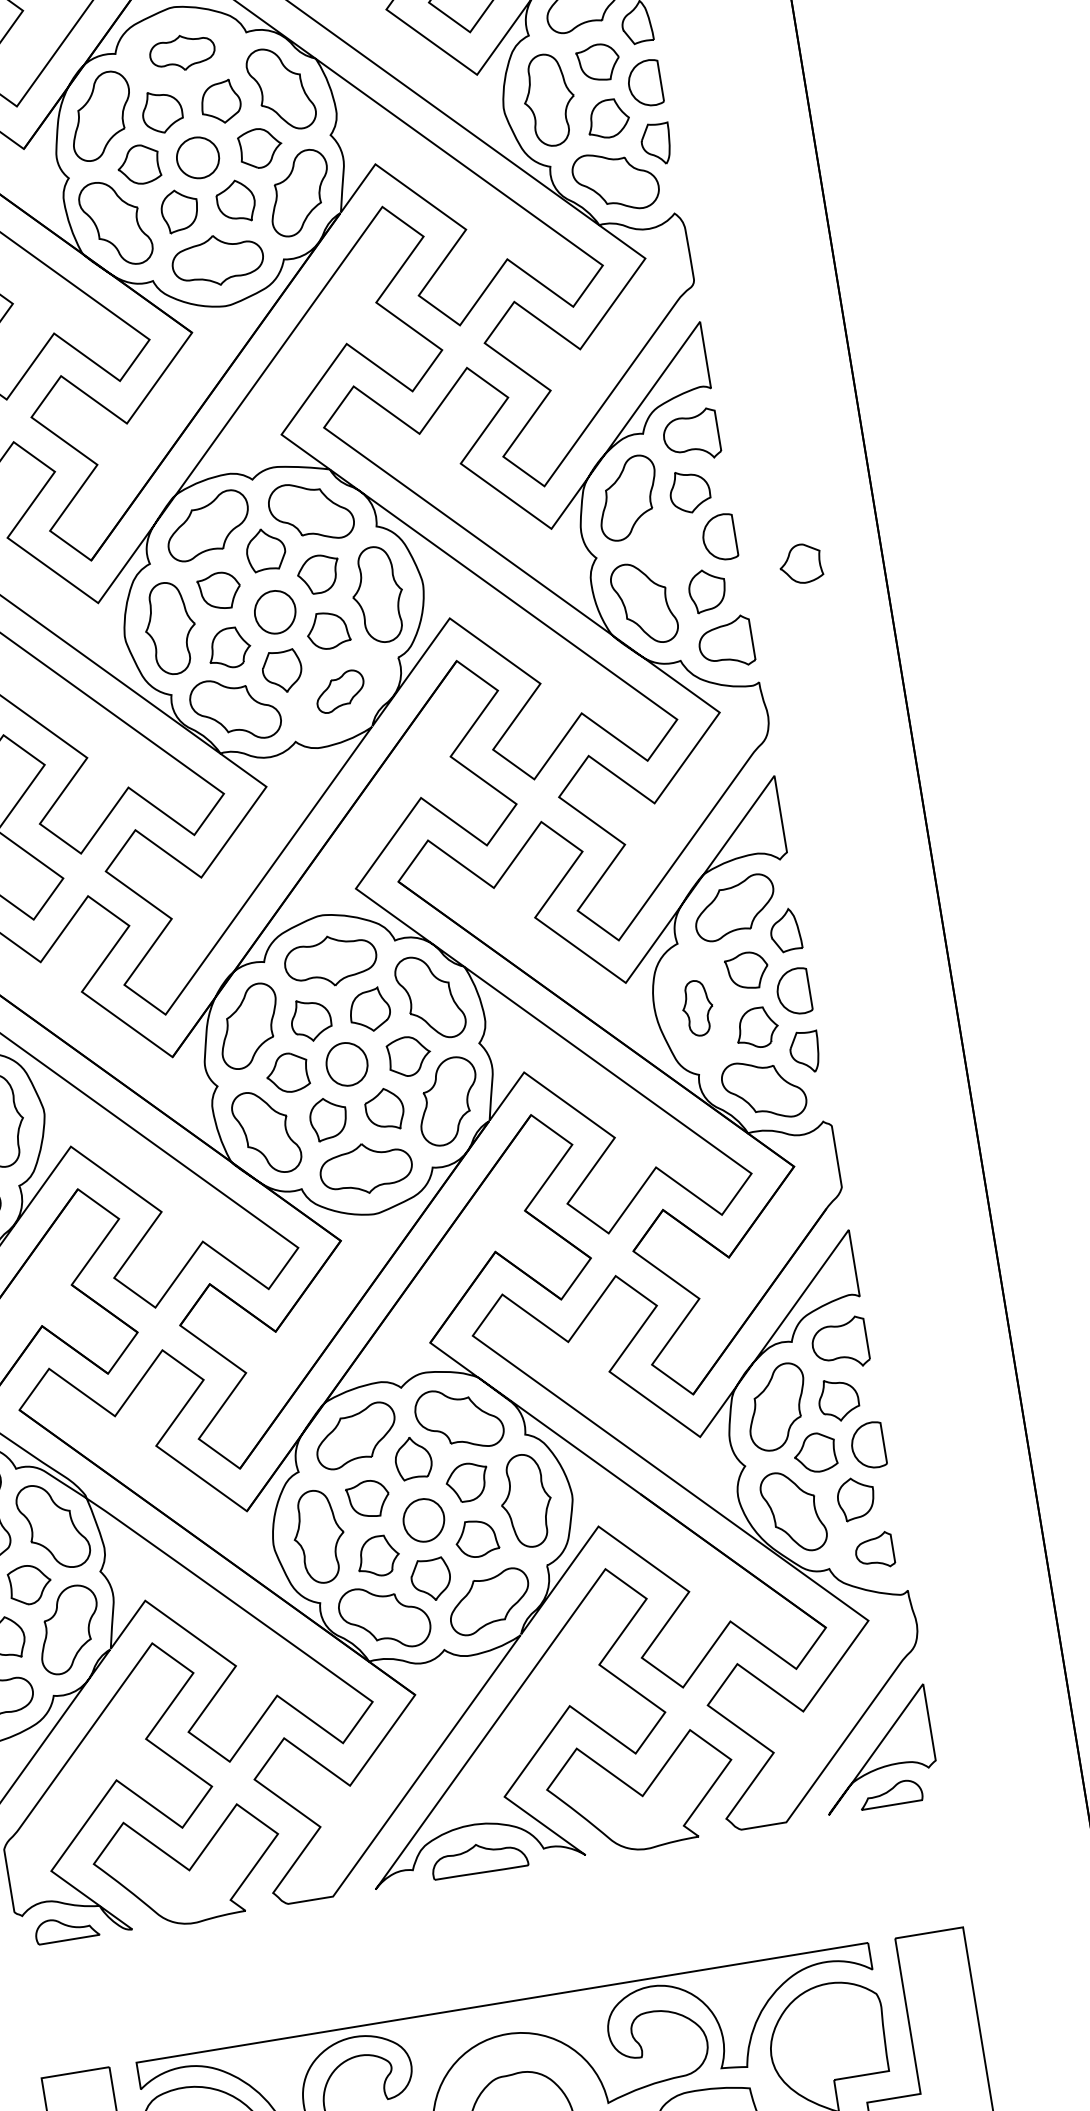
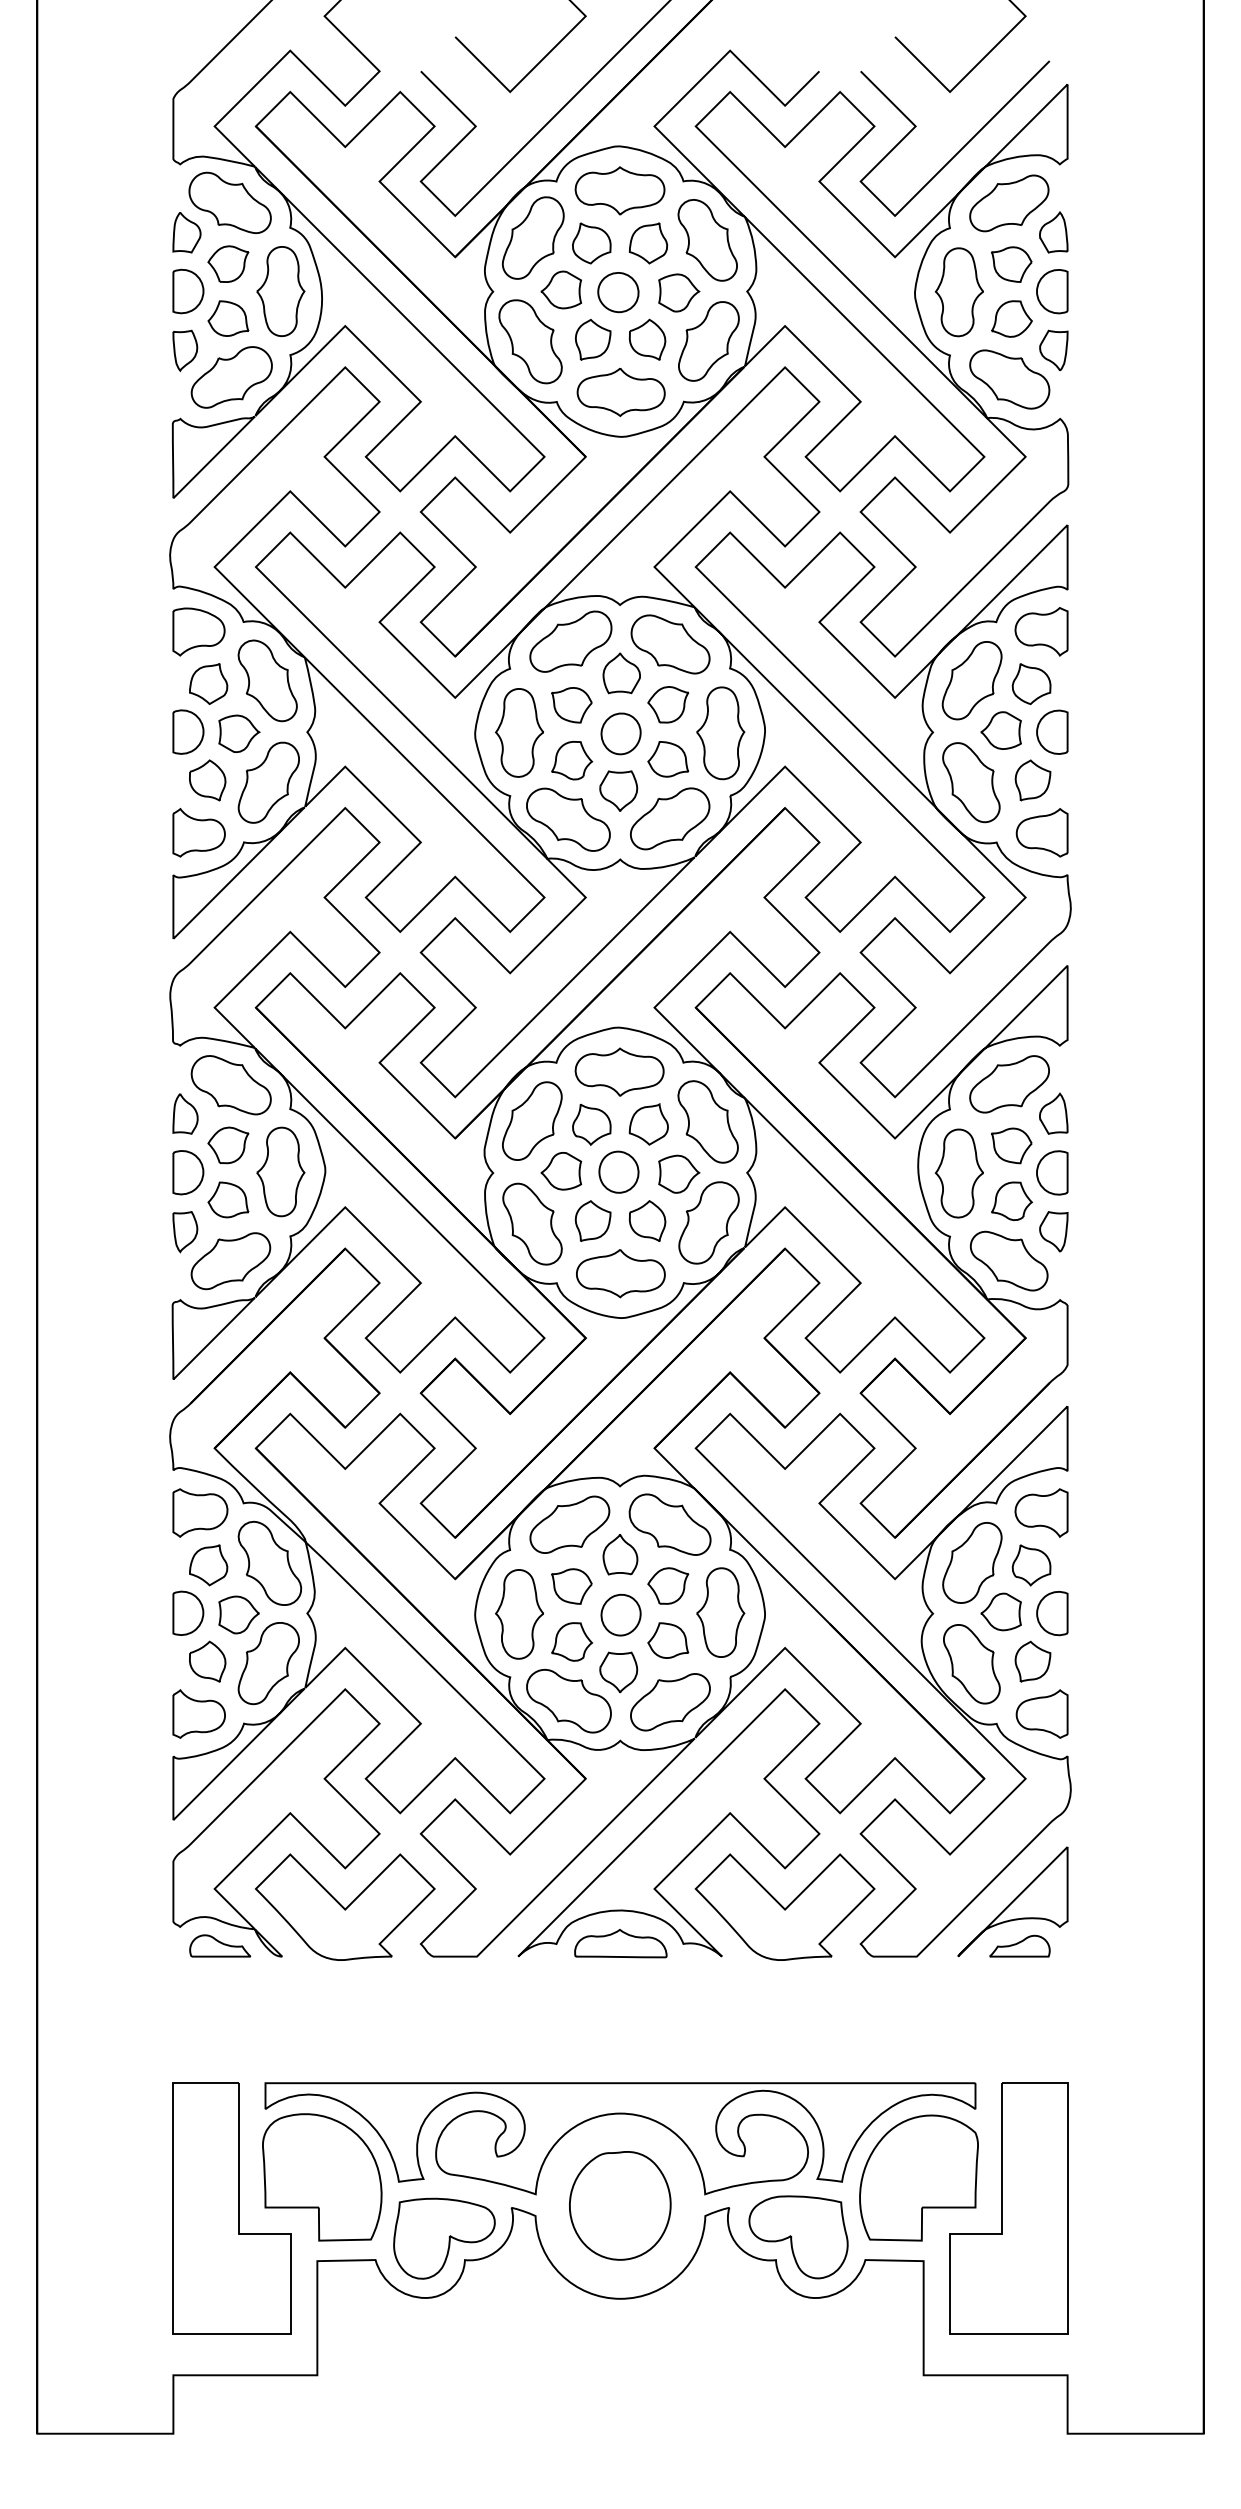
part: (181, 52) -> (619, 190), size x1.43
part: (800, 564) -> (1000, 730), moved
part: (340, 691) -> (670, 818), size x1.67
part: (697, 1008) -> (958, 1173), size x1.67
part: (873, 1550) -> (1041, 1713), size x1.43

